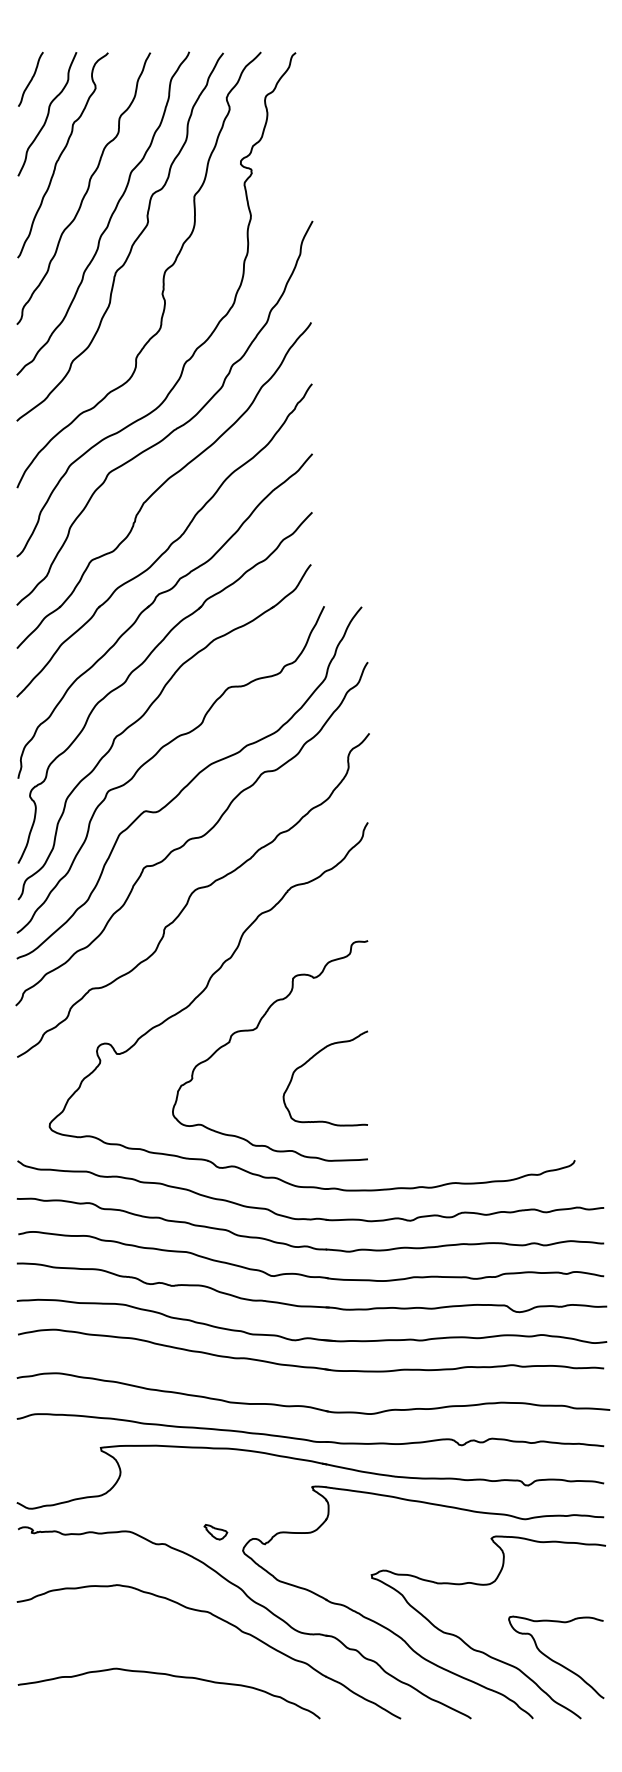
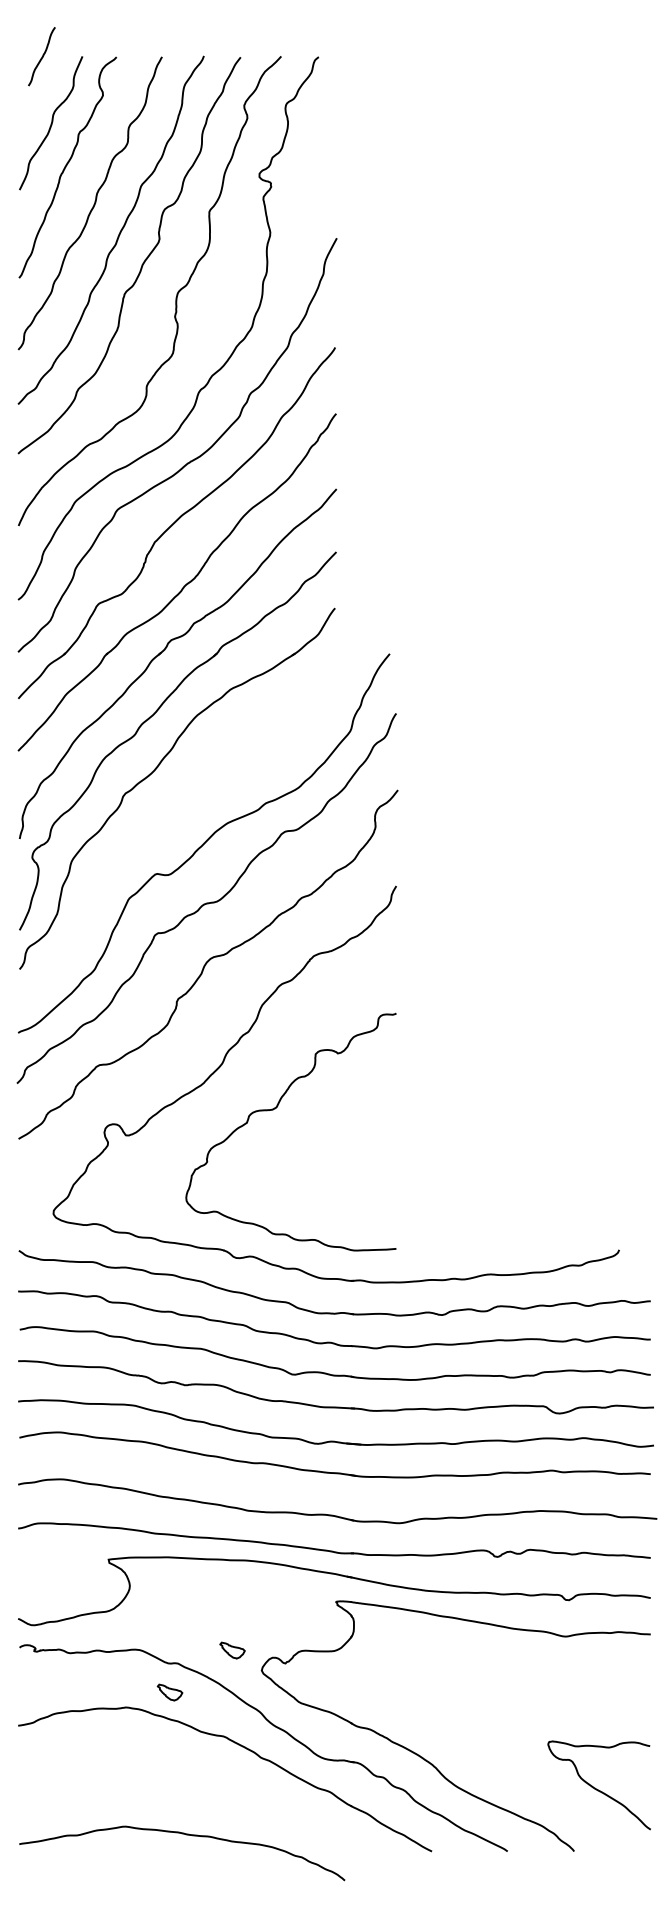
curve: (31, 78) -> (42, 55), moved
curve: (156, 755) -> (168, 813), removed
curve: (310, 1060) -> (334, 1142), removed
part: (157, 1571) -> (169, 1692), added
curve: (480, 1650) -> (517, 1777), removed
curve: (170, 1676) -> (183, 1835), moved

